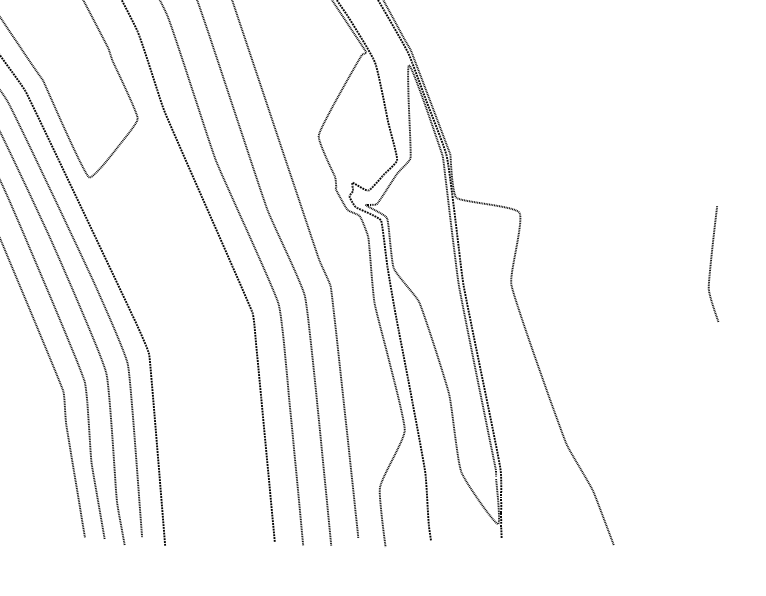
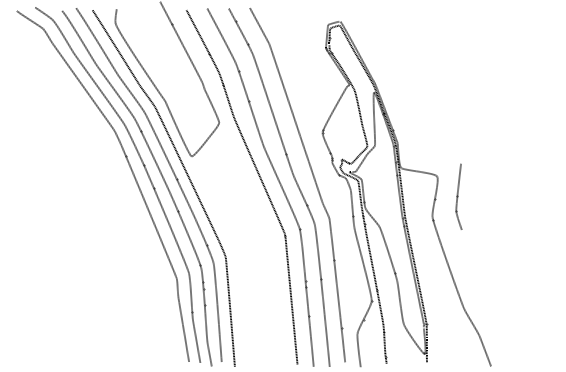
curve: (712, 263) -> (458, 196), moved

